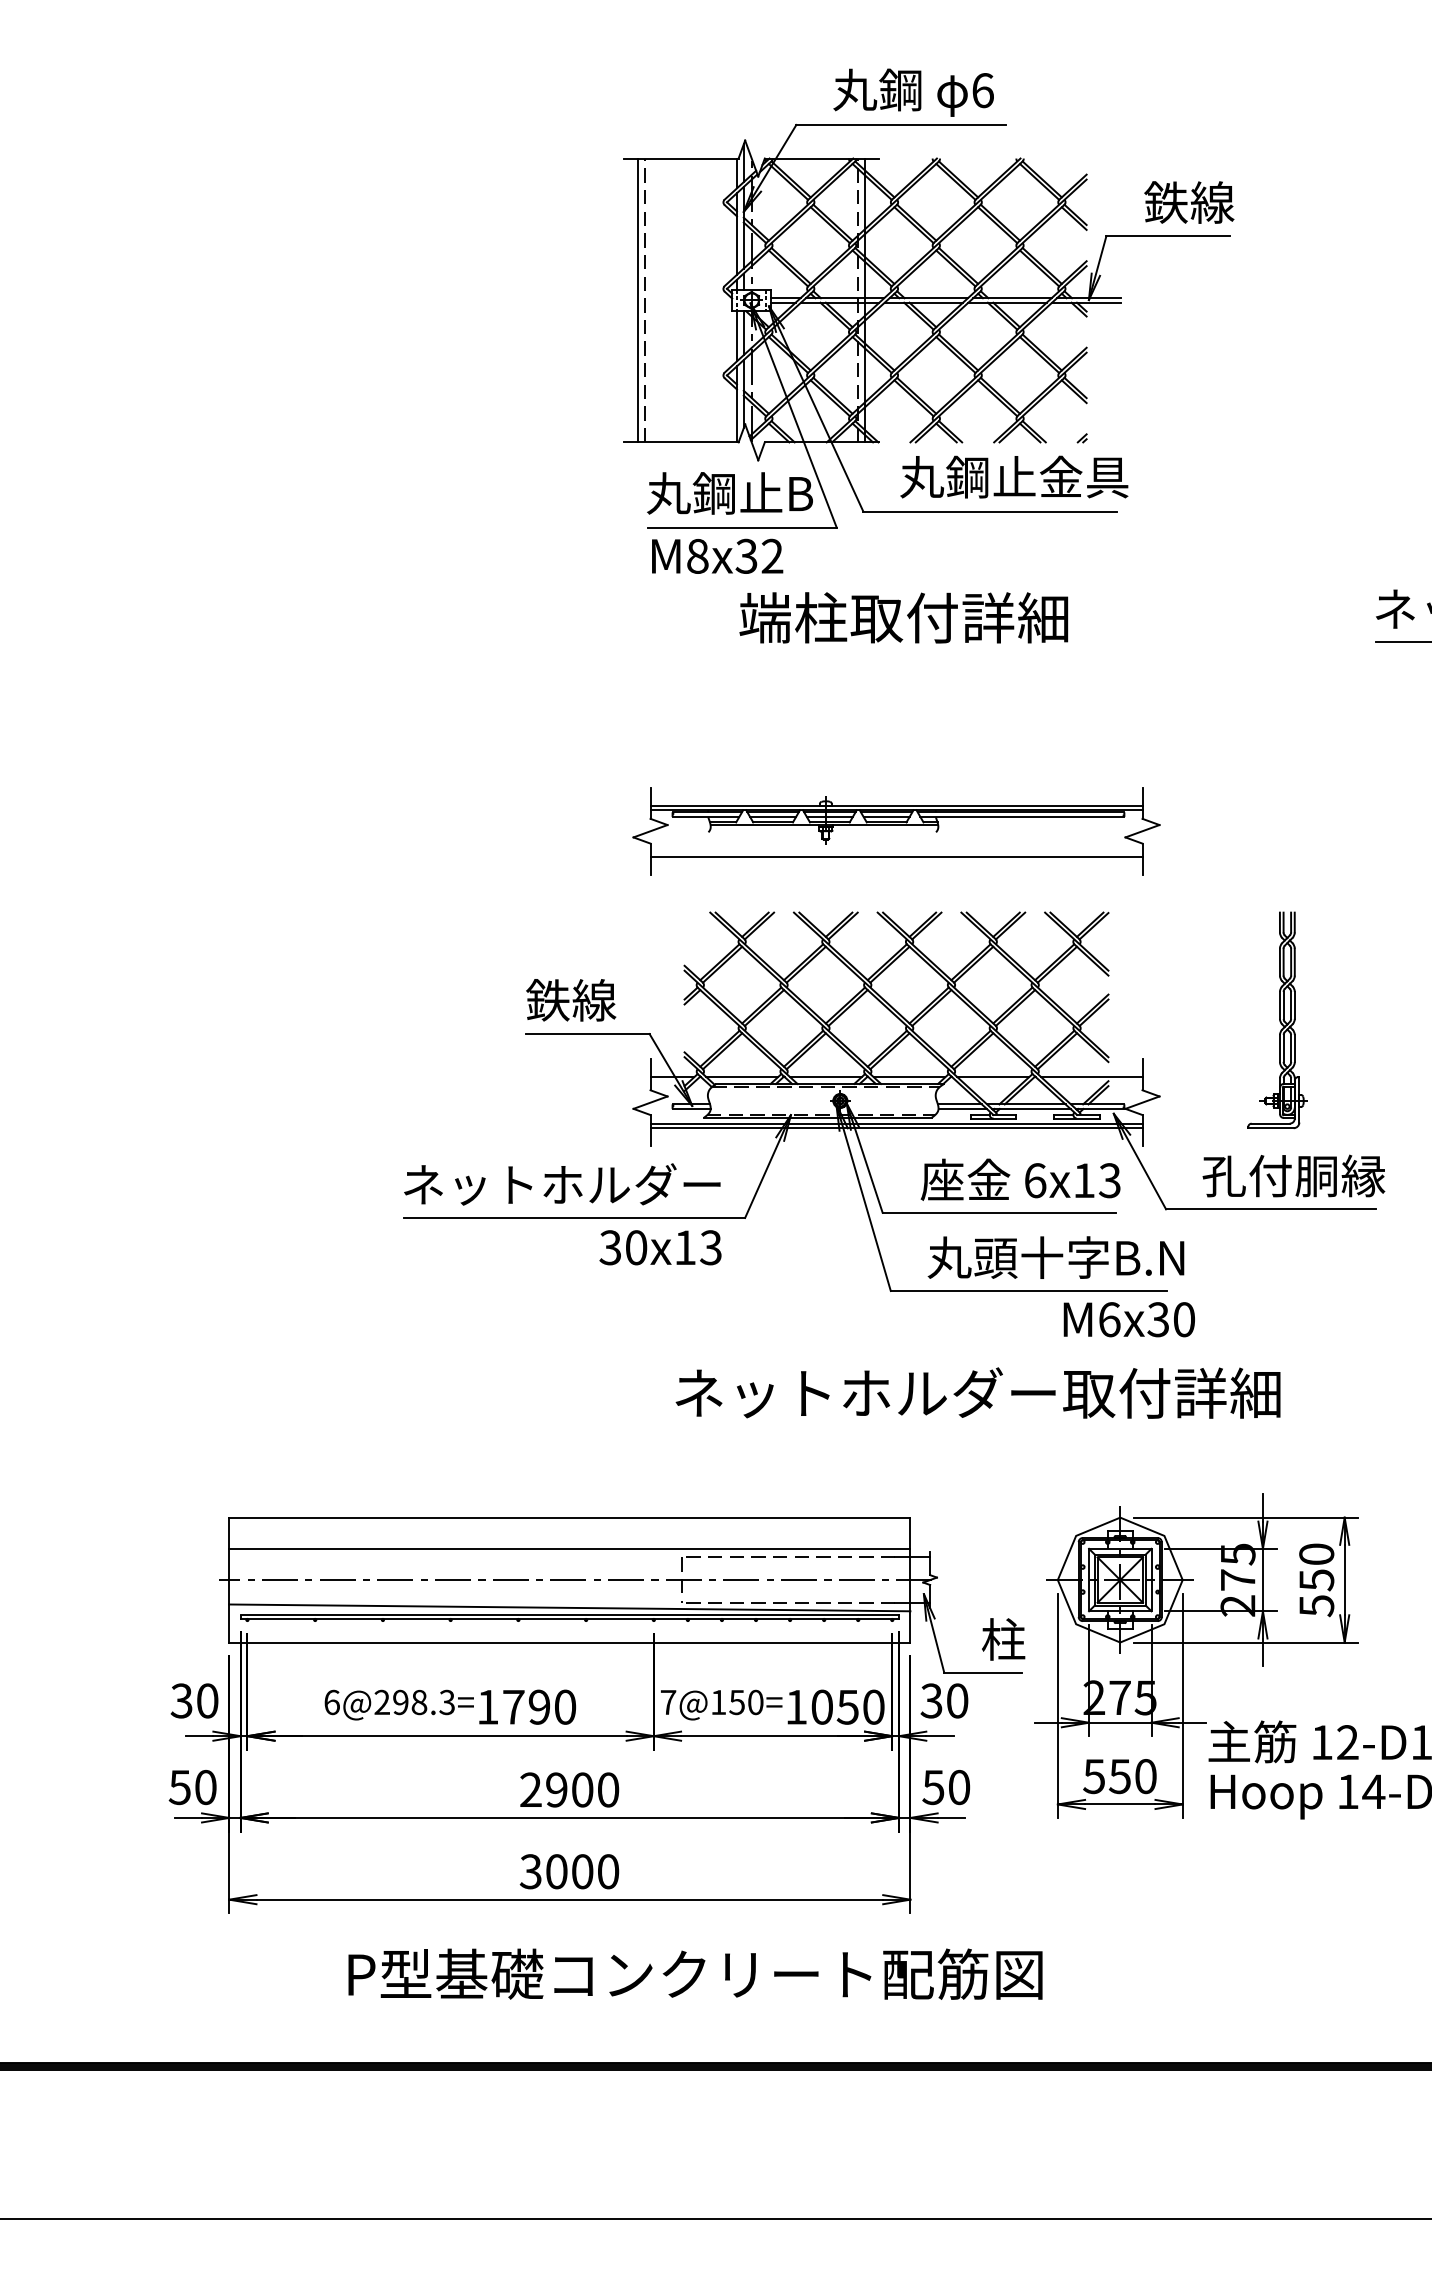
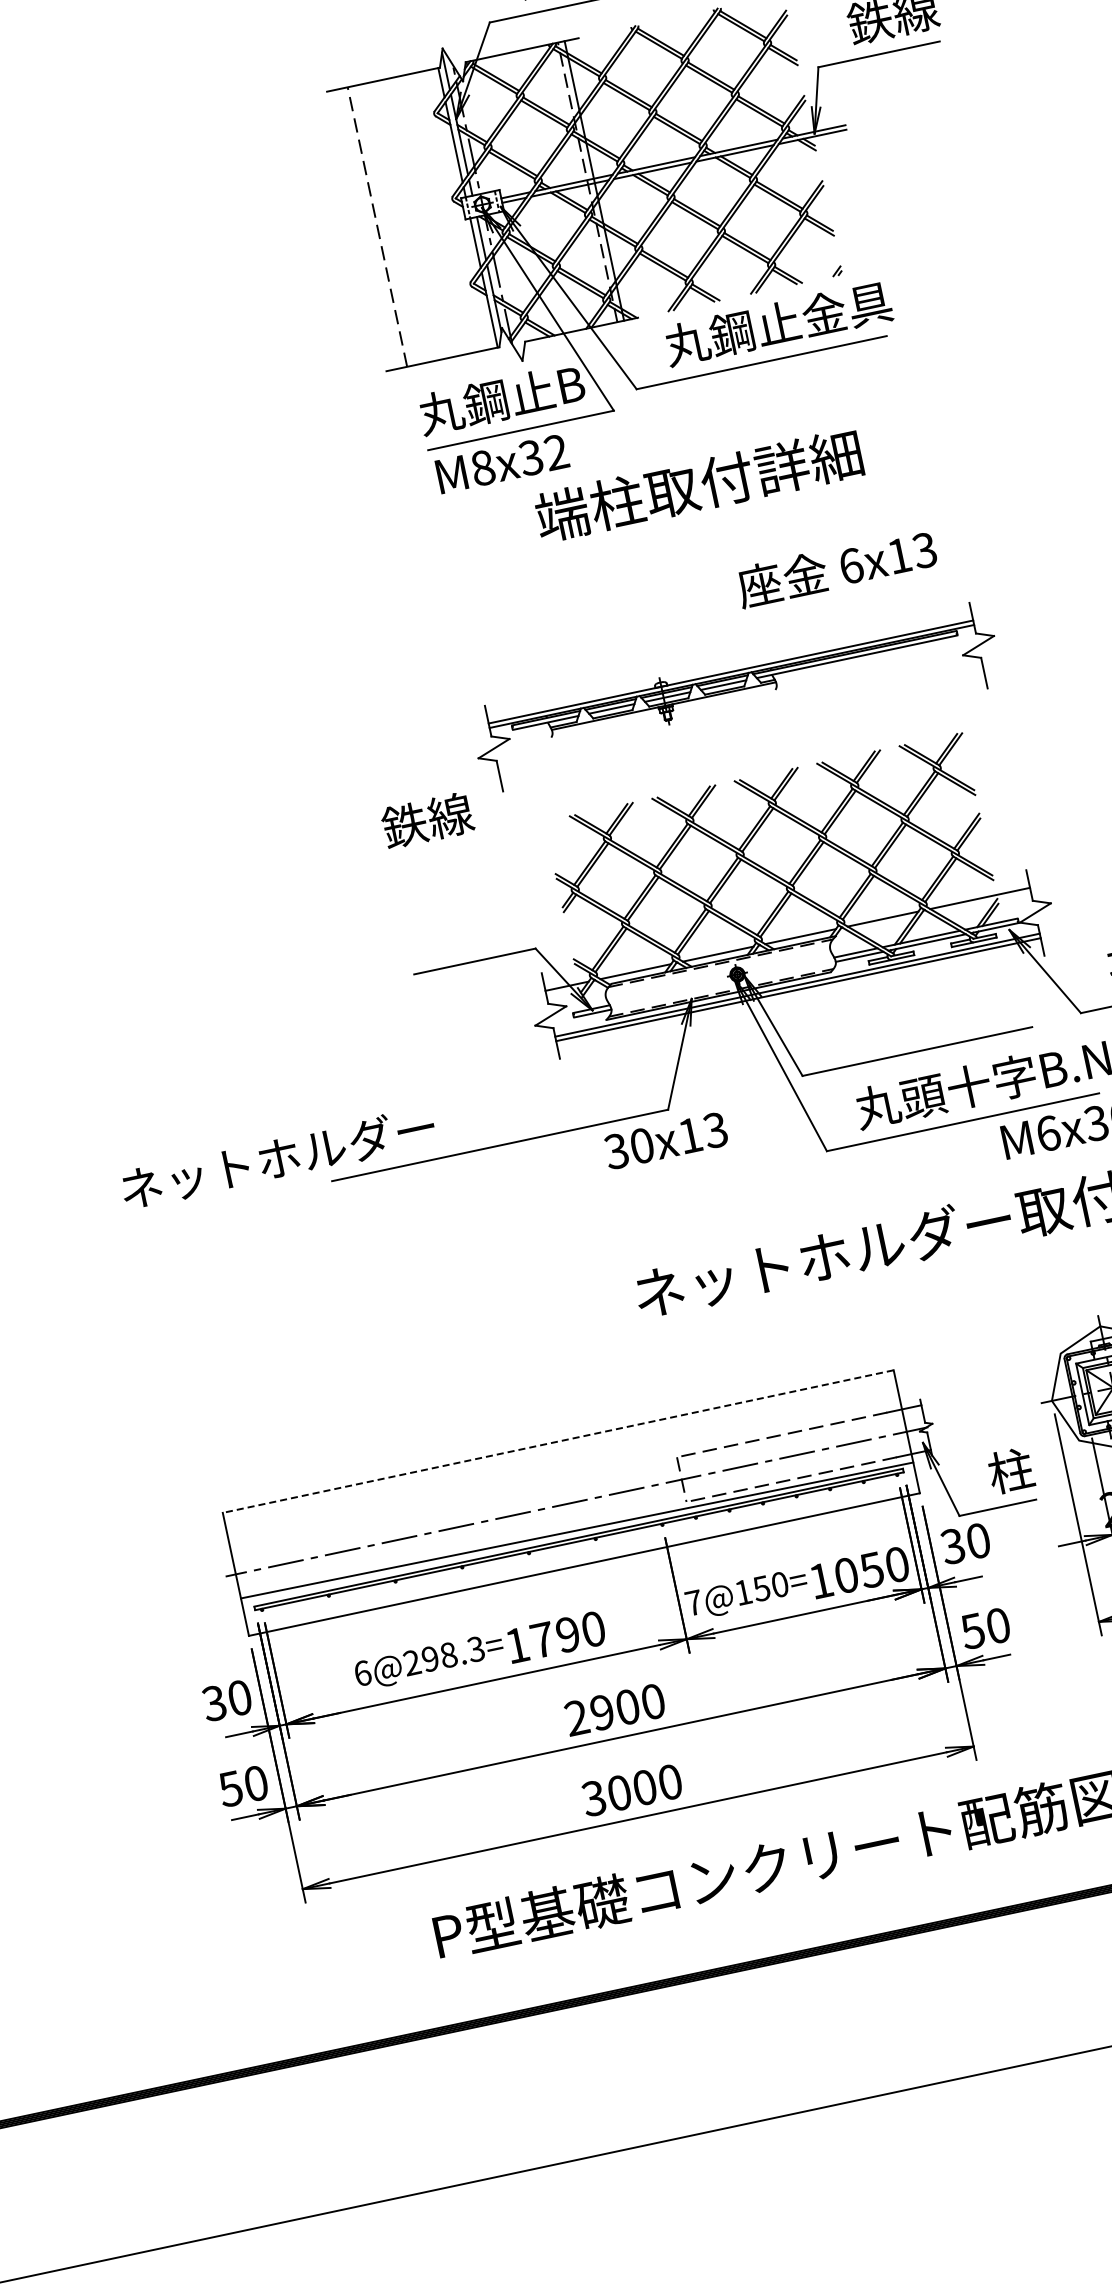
line: (638, 300) -> (371, 228), removed
line: (896, 856) -> (741, 722), removed
text: (571, 1000) -> (427, 820), moved
text: (1020, 1179) -> (836, 568), moved
text: (562, 1184) -> (278, 1158), moved
text: (660, 1247) -> (665, 1140), moved
line: (569, 1517) -> (557, 1441), solid -> dashed
line: (569, 1548) -> (564, 1472), removed

